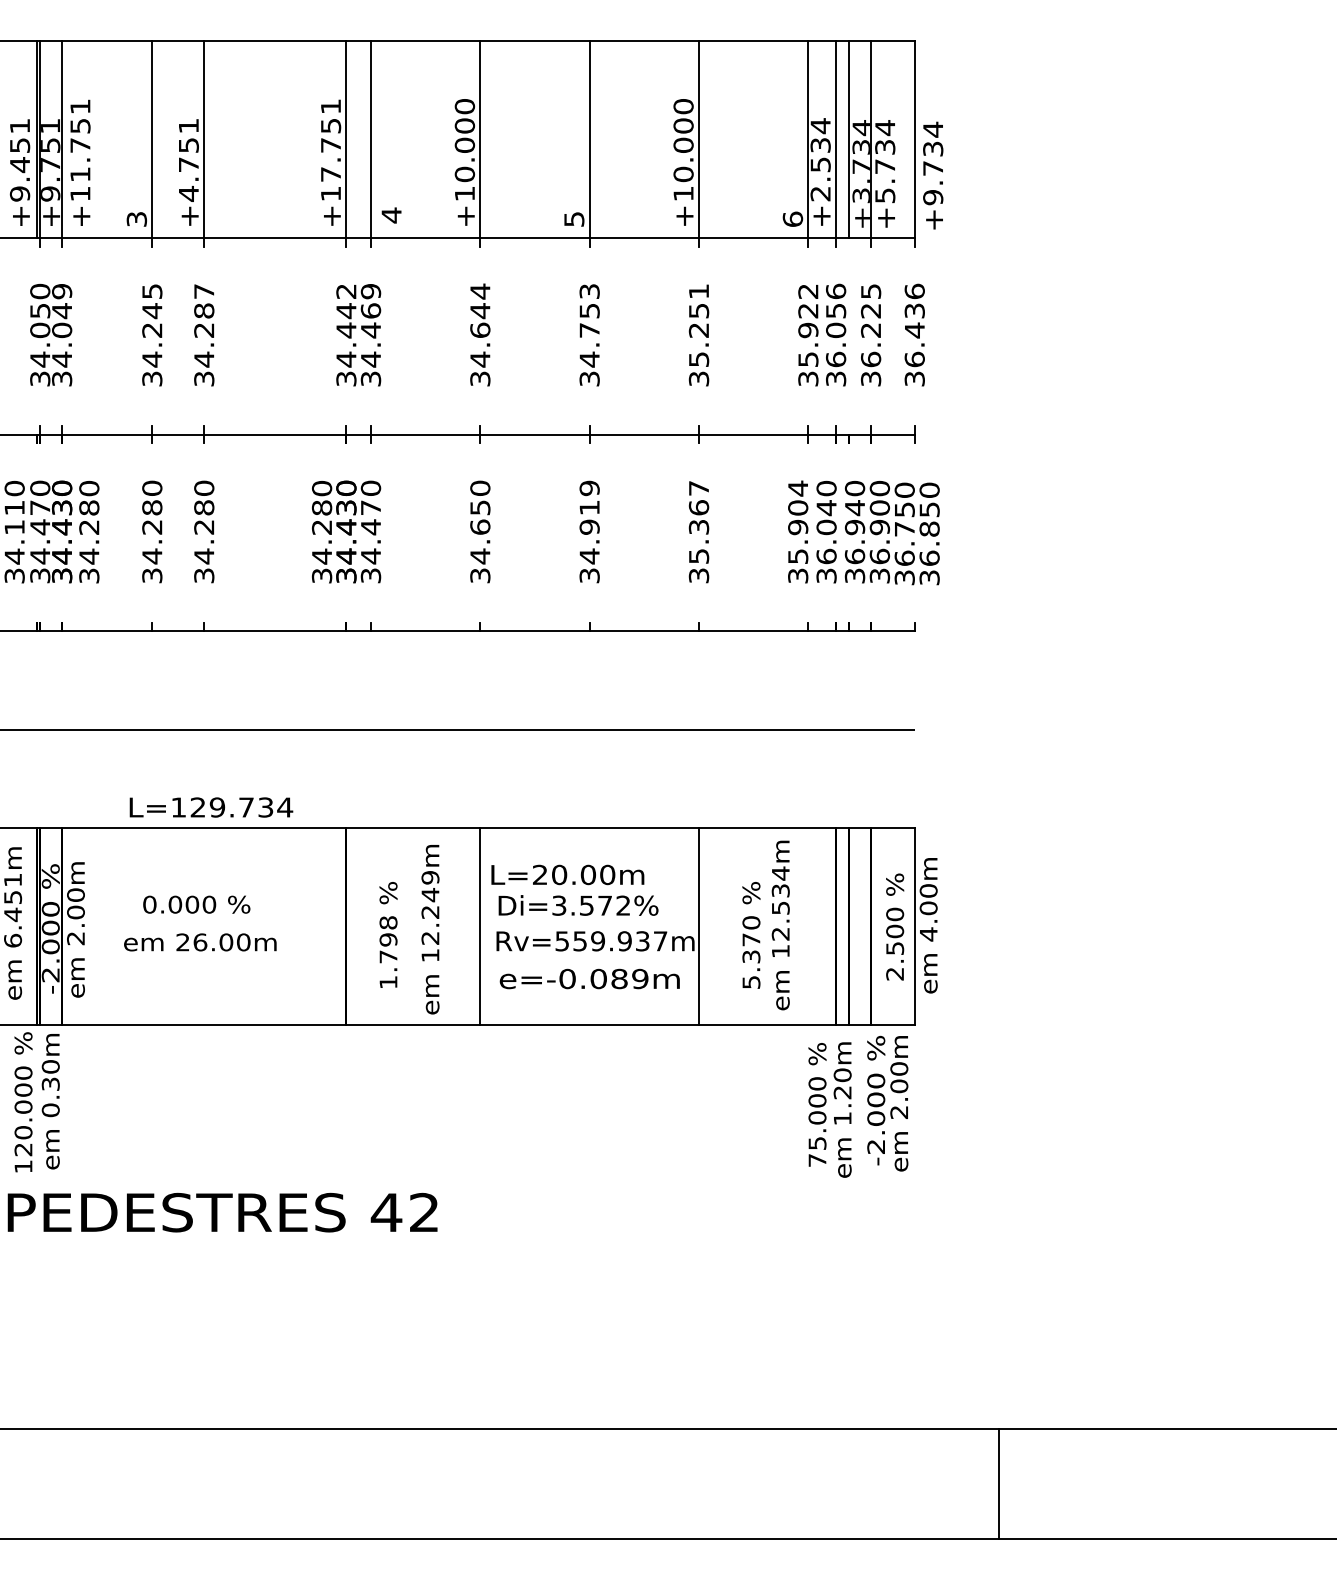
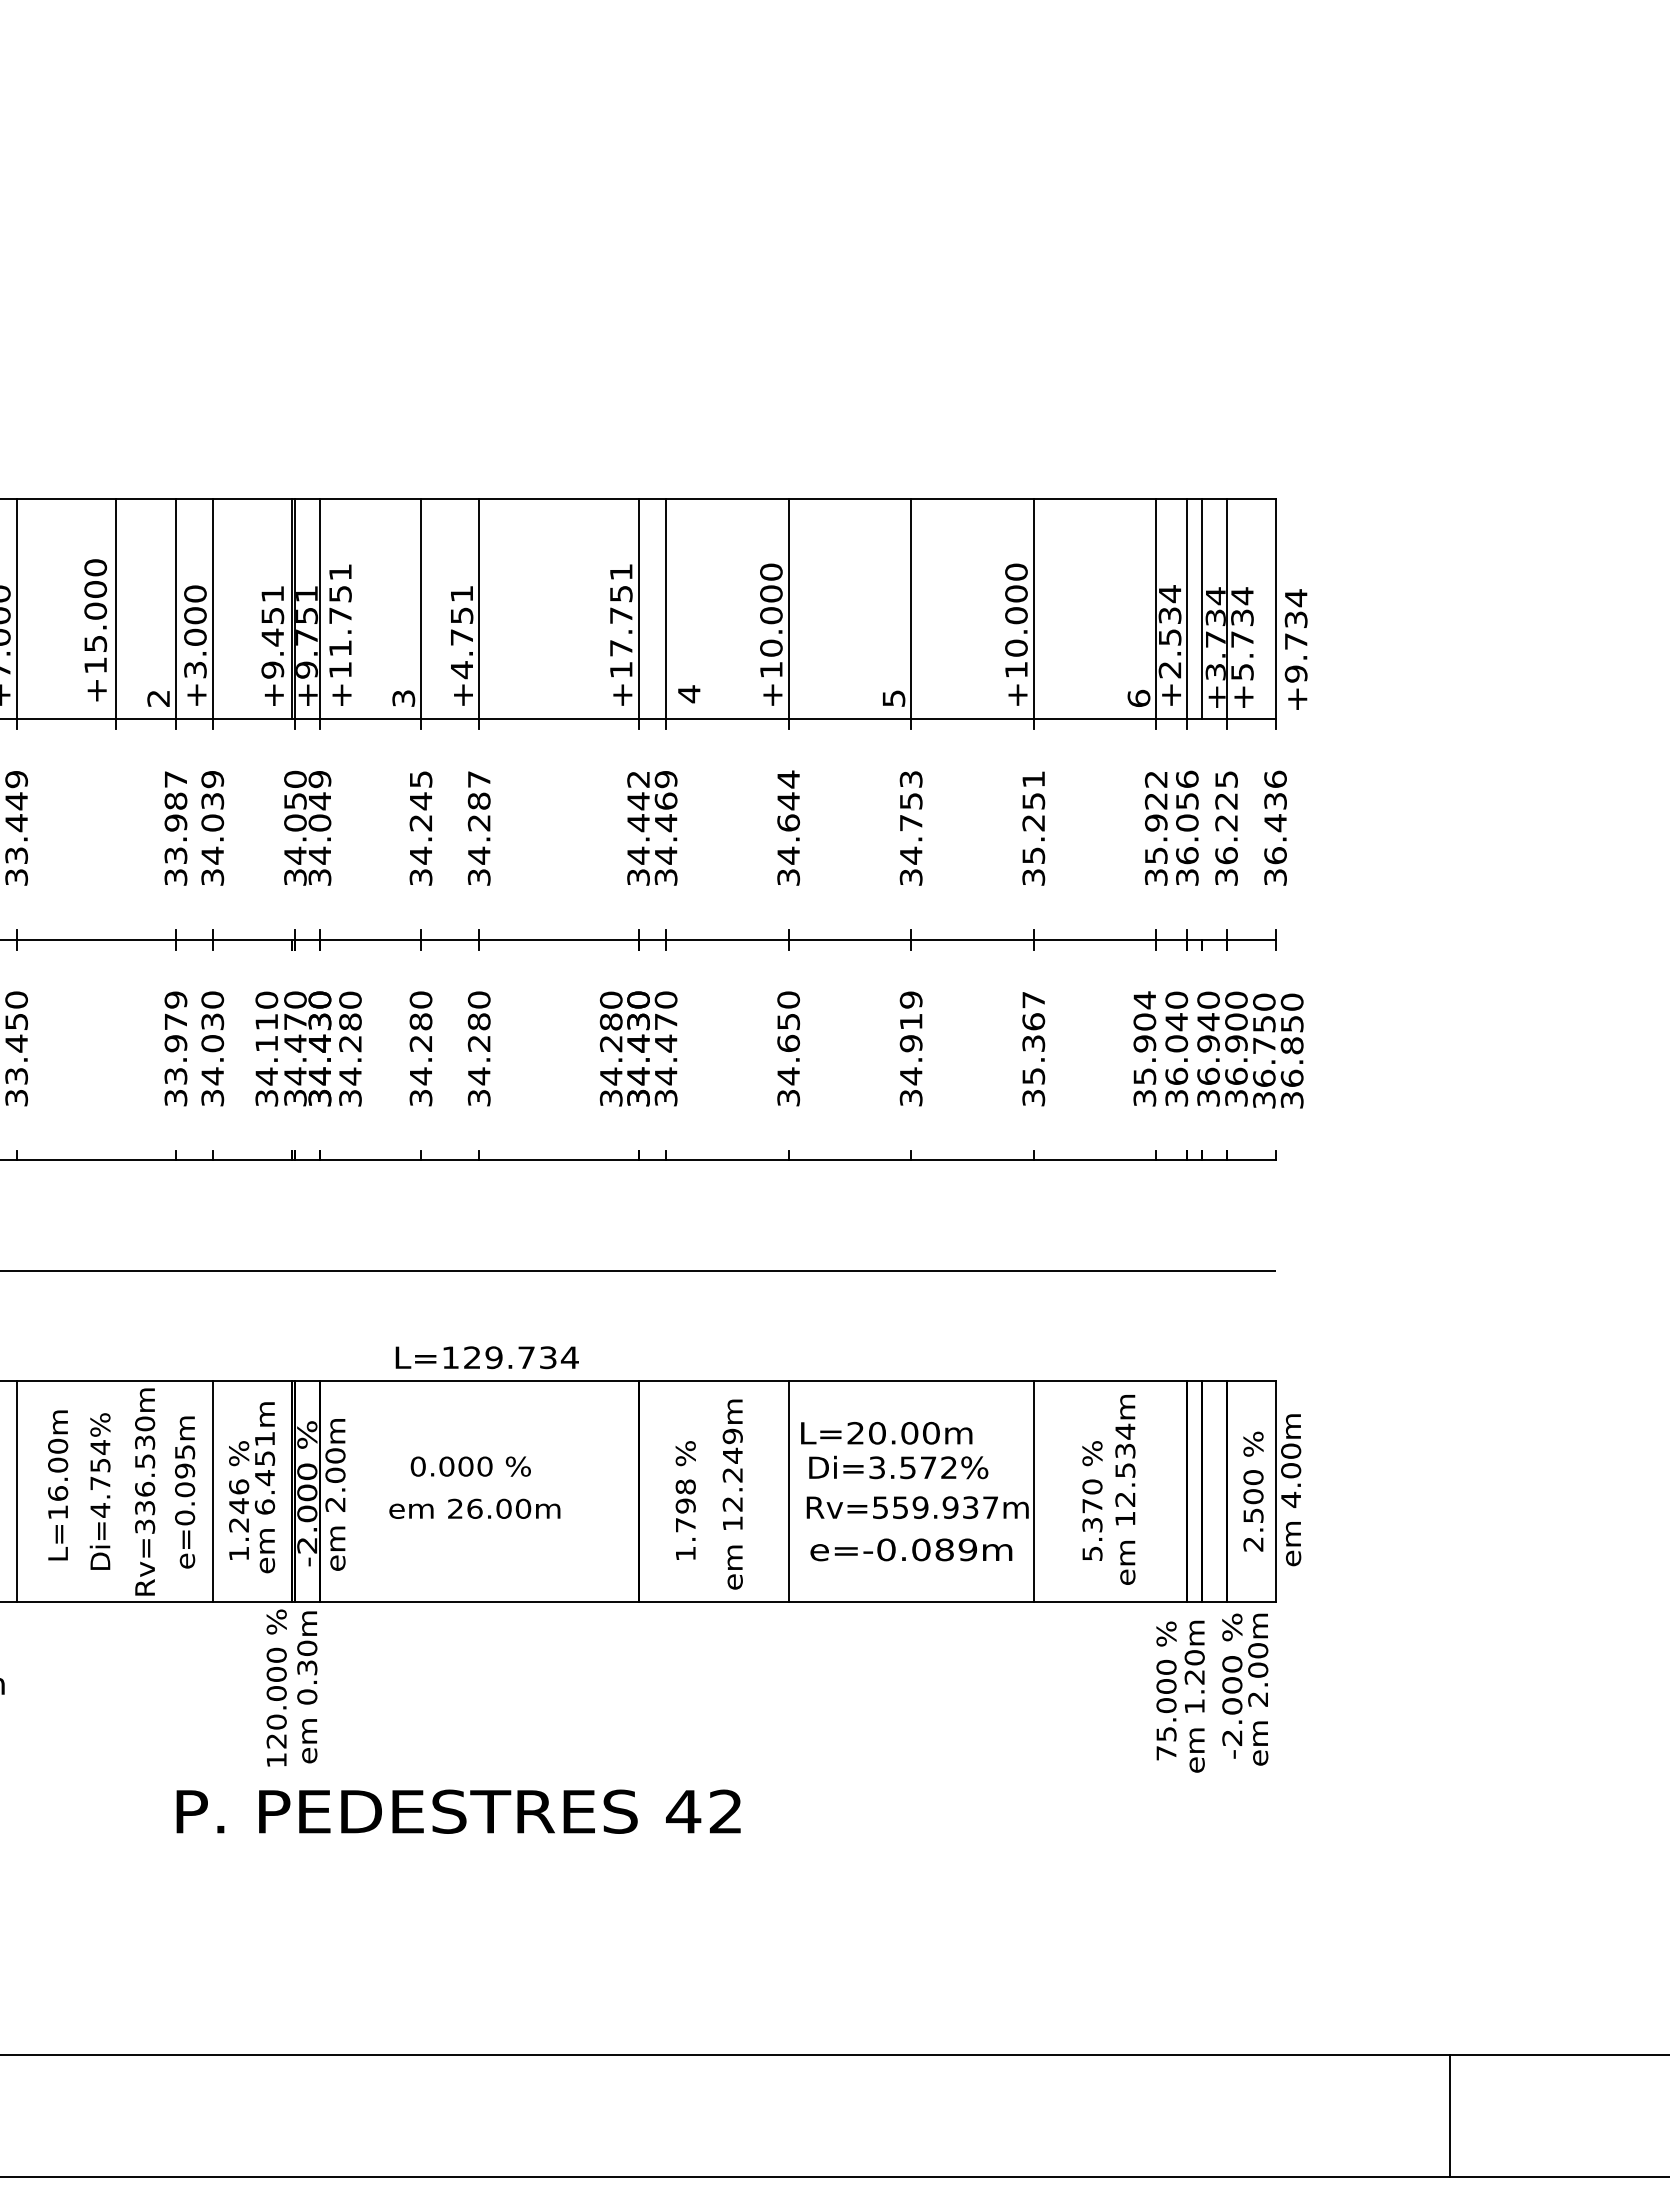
line: (999, 1483) -> (1450, 2115), moved

